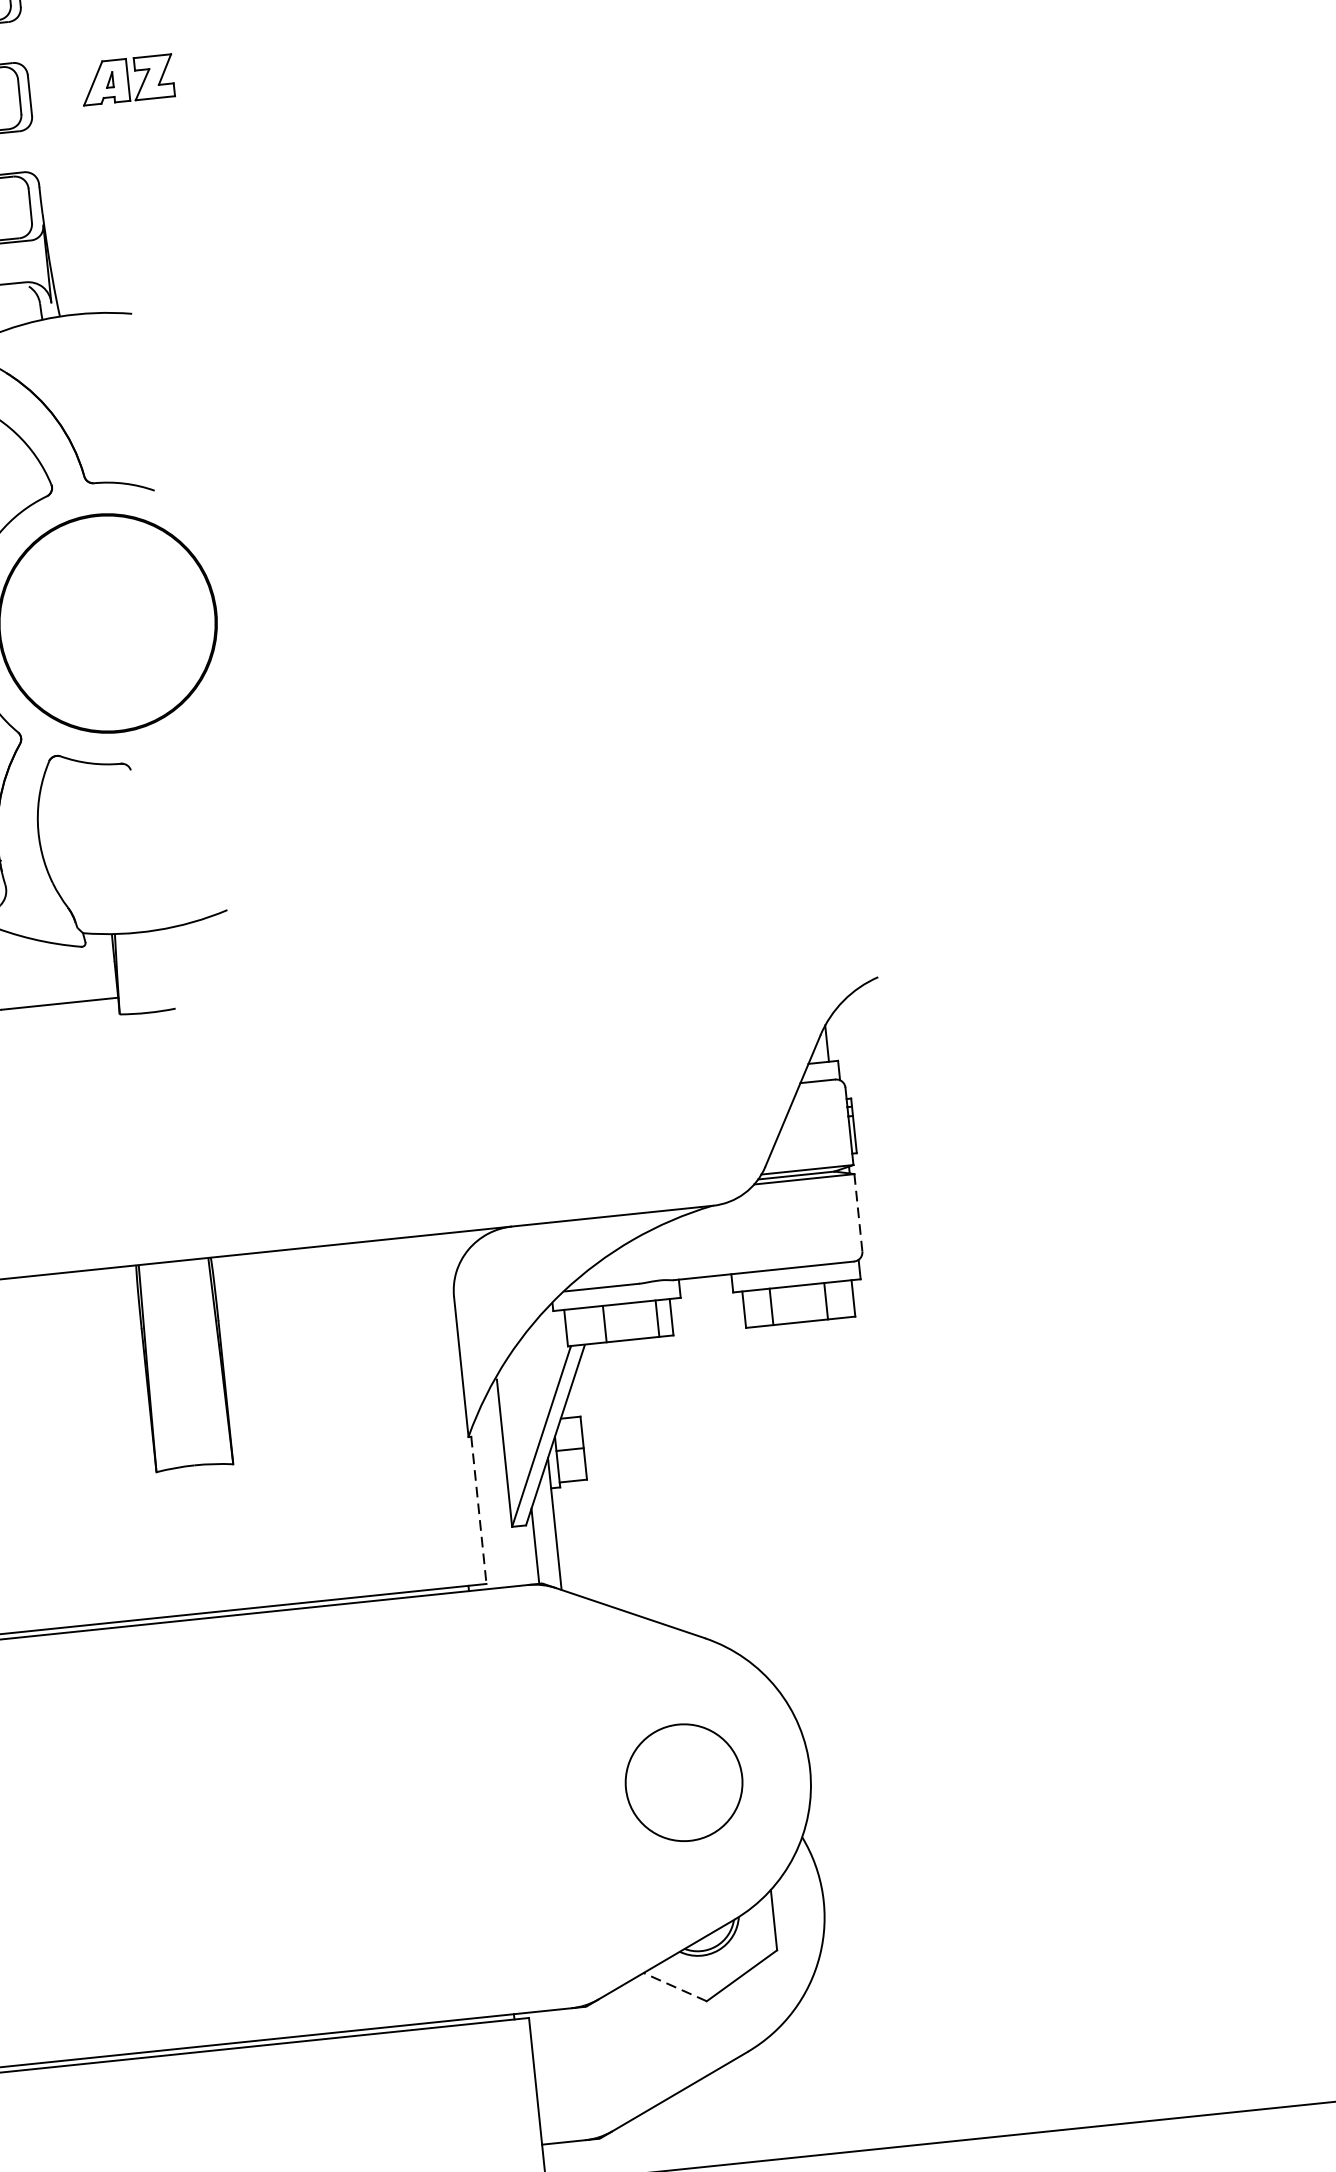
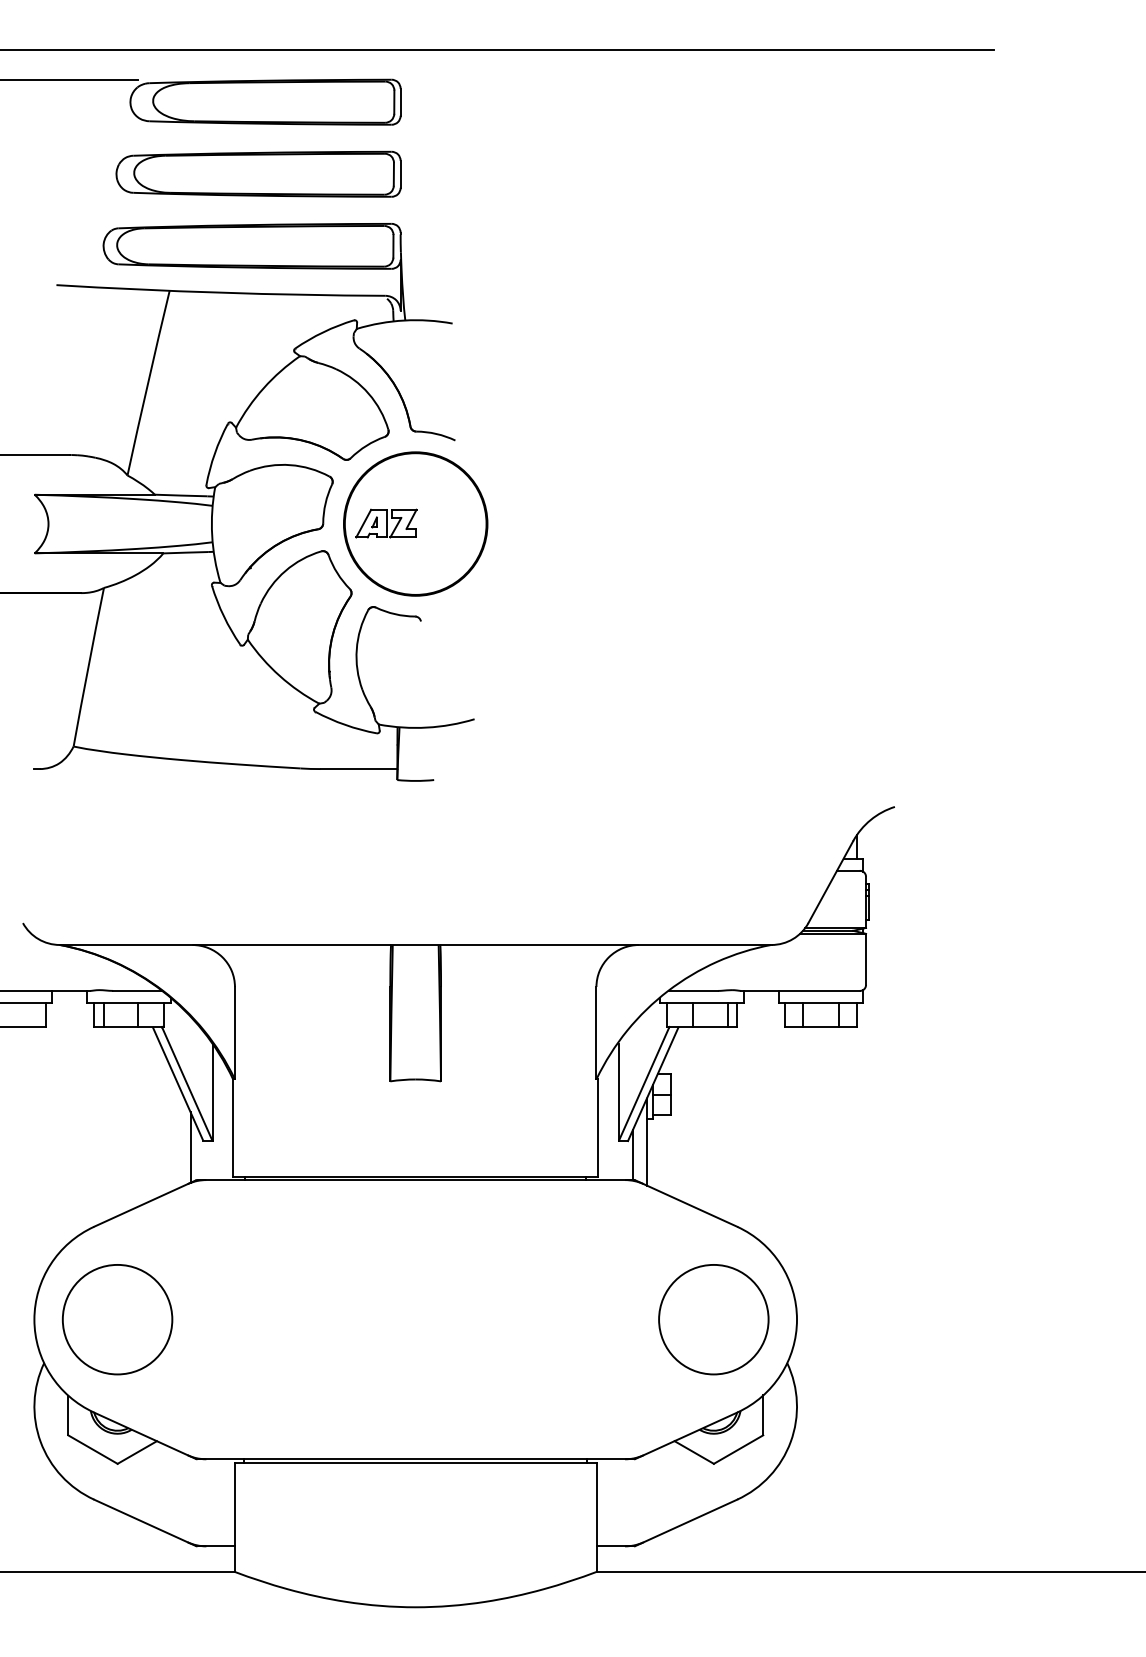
part: (127, 79) -> (386, 523), moved
line: (859, 1212) -> (866, 959), dashed -> solid
line: (479, 1511) -> (598, 1128), dashed -> solid
circle: (683, 1782) -> (713, 1319), size x1.43
line: (675, 1987) -> (694, 1452), dashed -> solid

